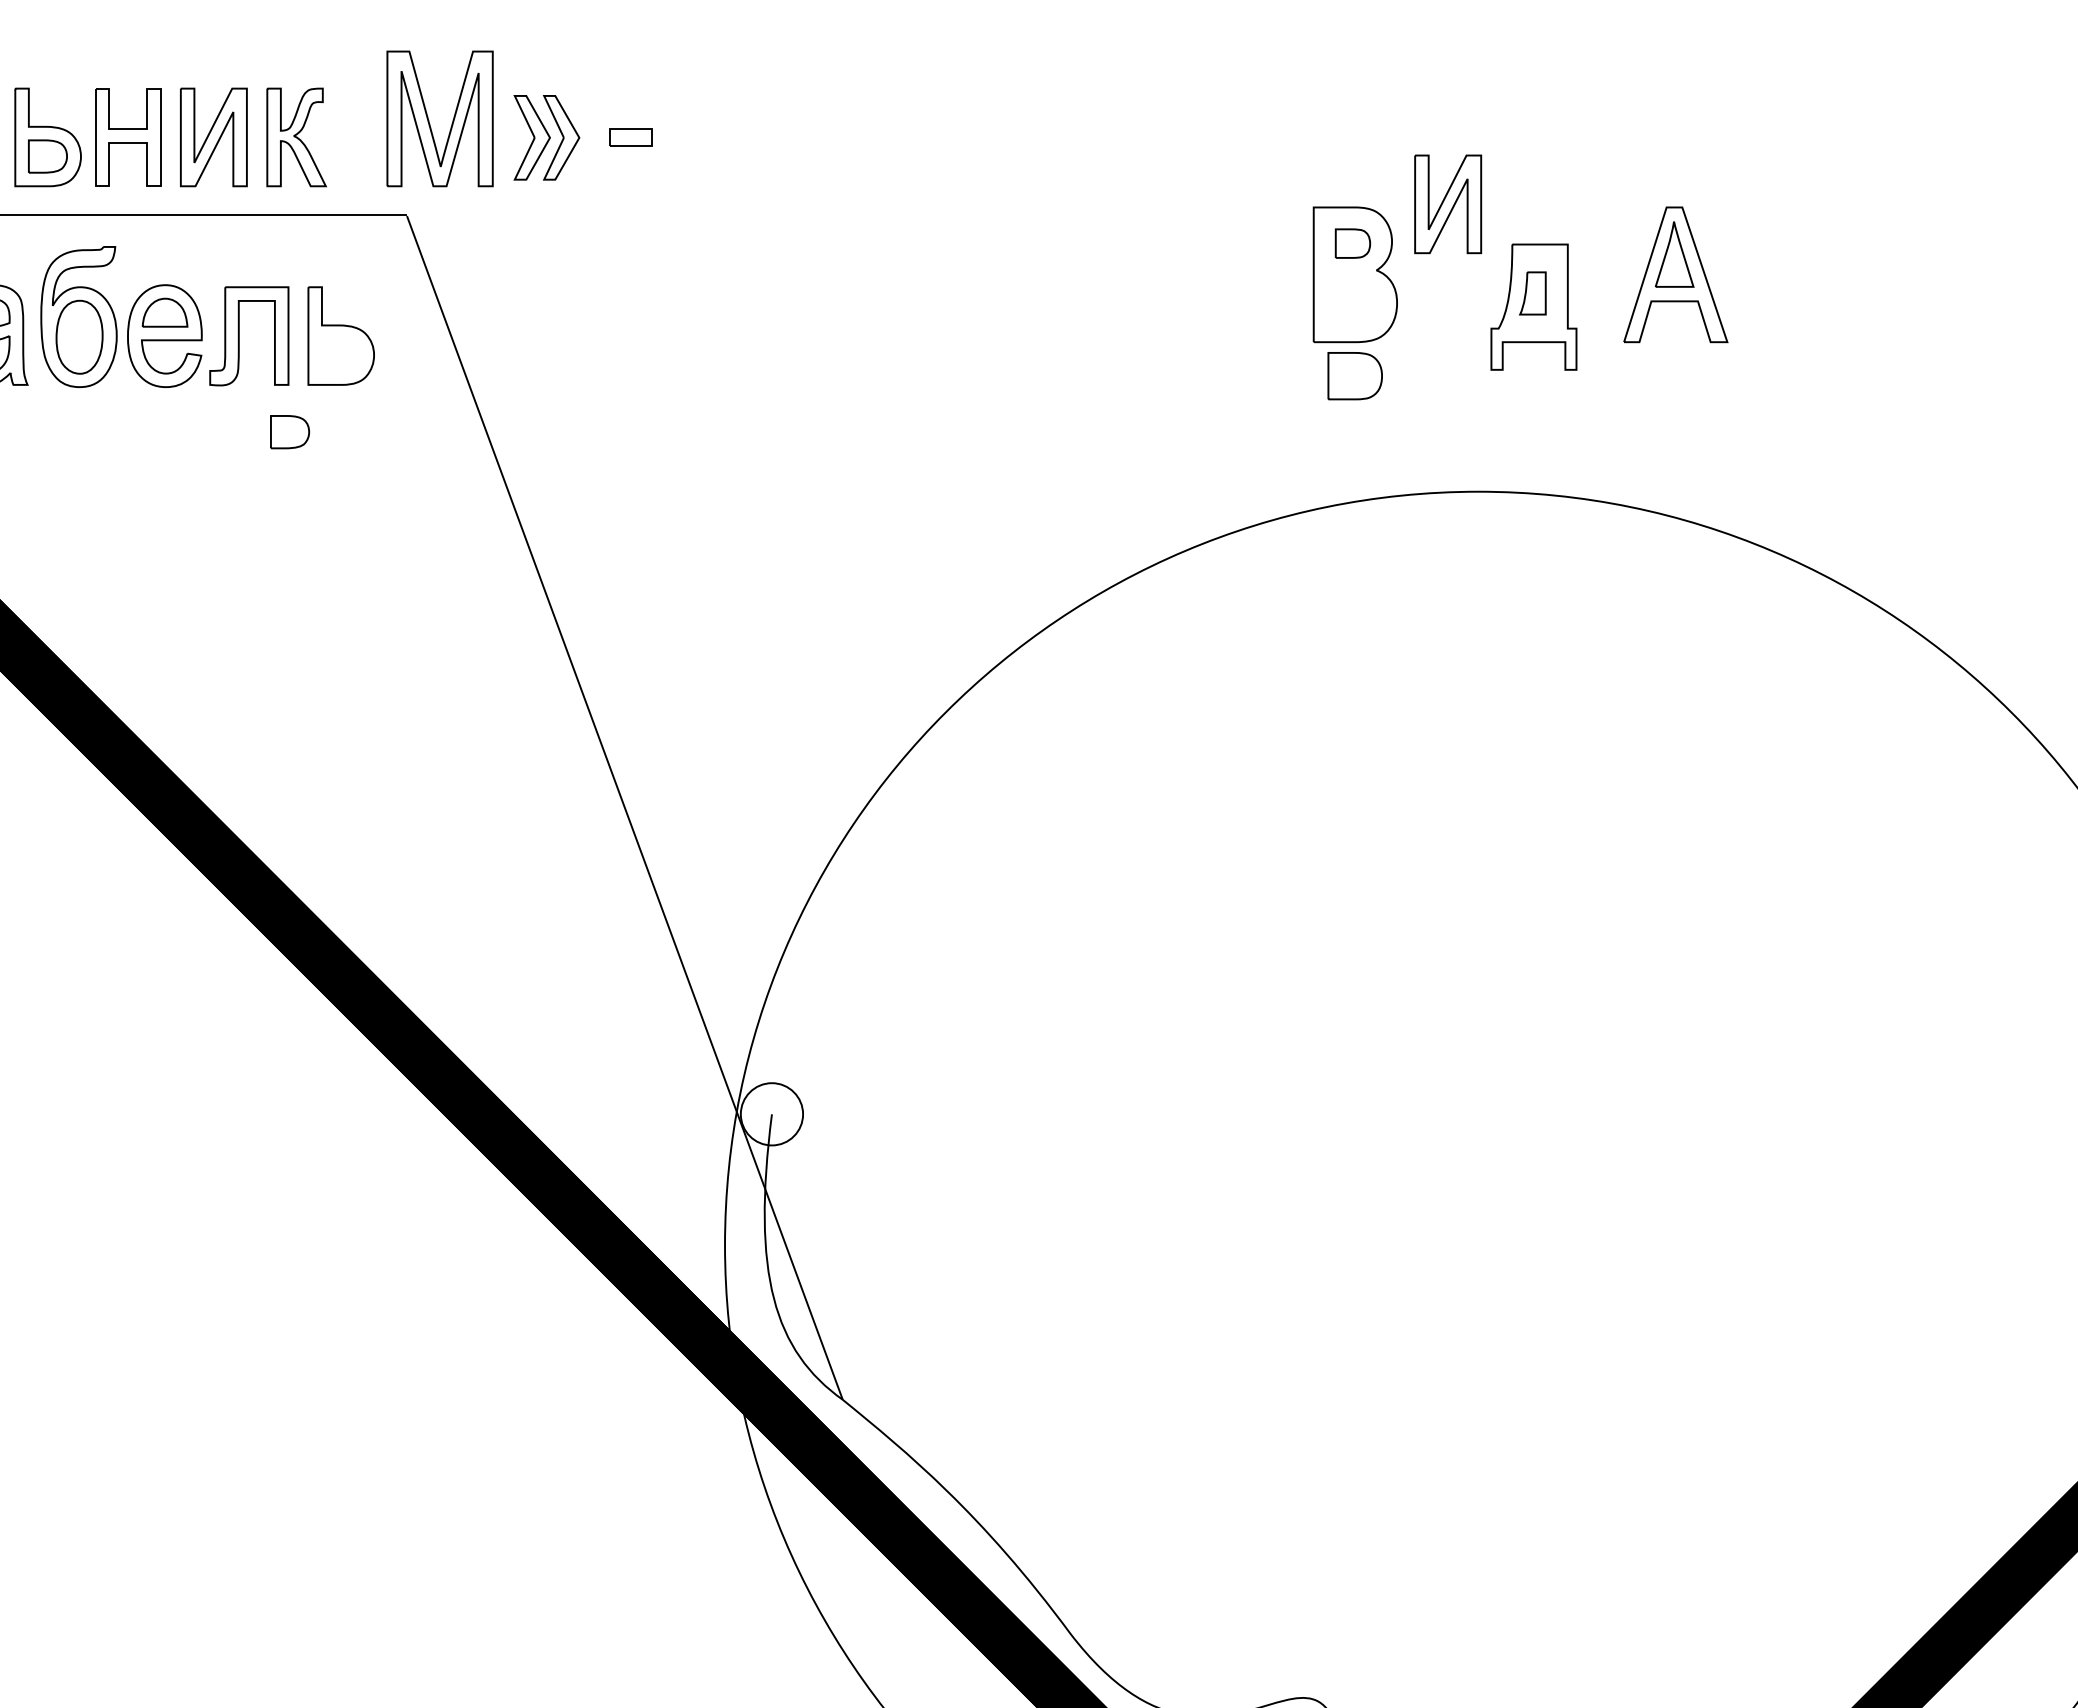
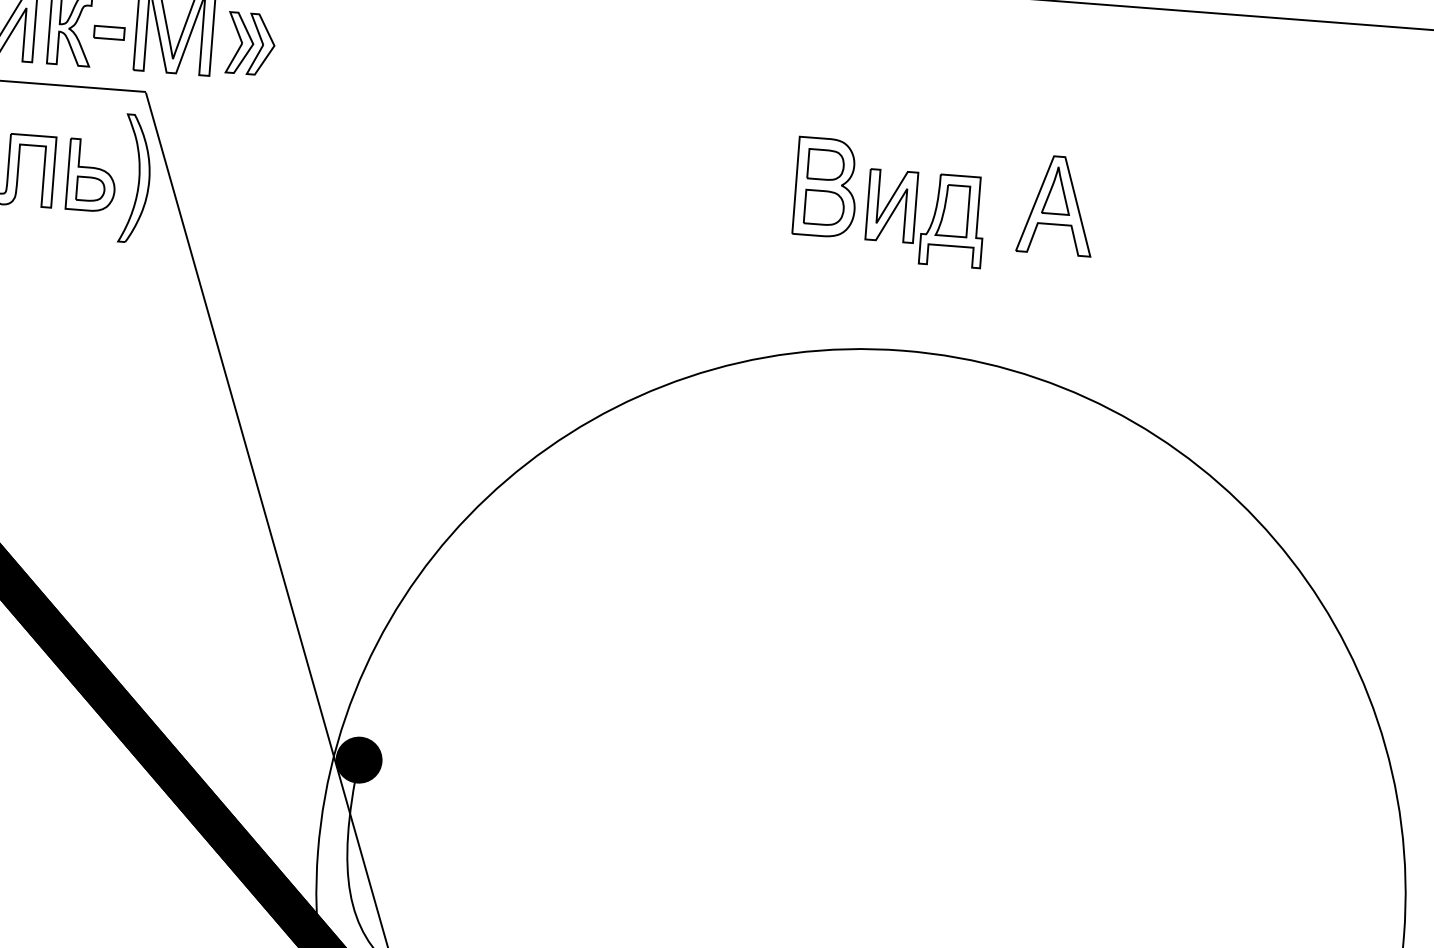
part: (630, 137) -> (108, 32), moved
part: (1448, 204) -> (892, 206), moved
part: (1352, 243) -> (825, 164), size x1.43
part: (1532, 293) -> (952, 210), size x1.67
part: (402, 336) -> (136, 179), added
part: (1354, 376) -> (823, 208), moved
part: (290, 432) -> (90, 189), moved
fill: (771, 1114) -> (358, 760), added

